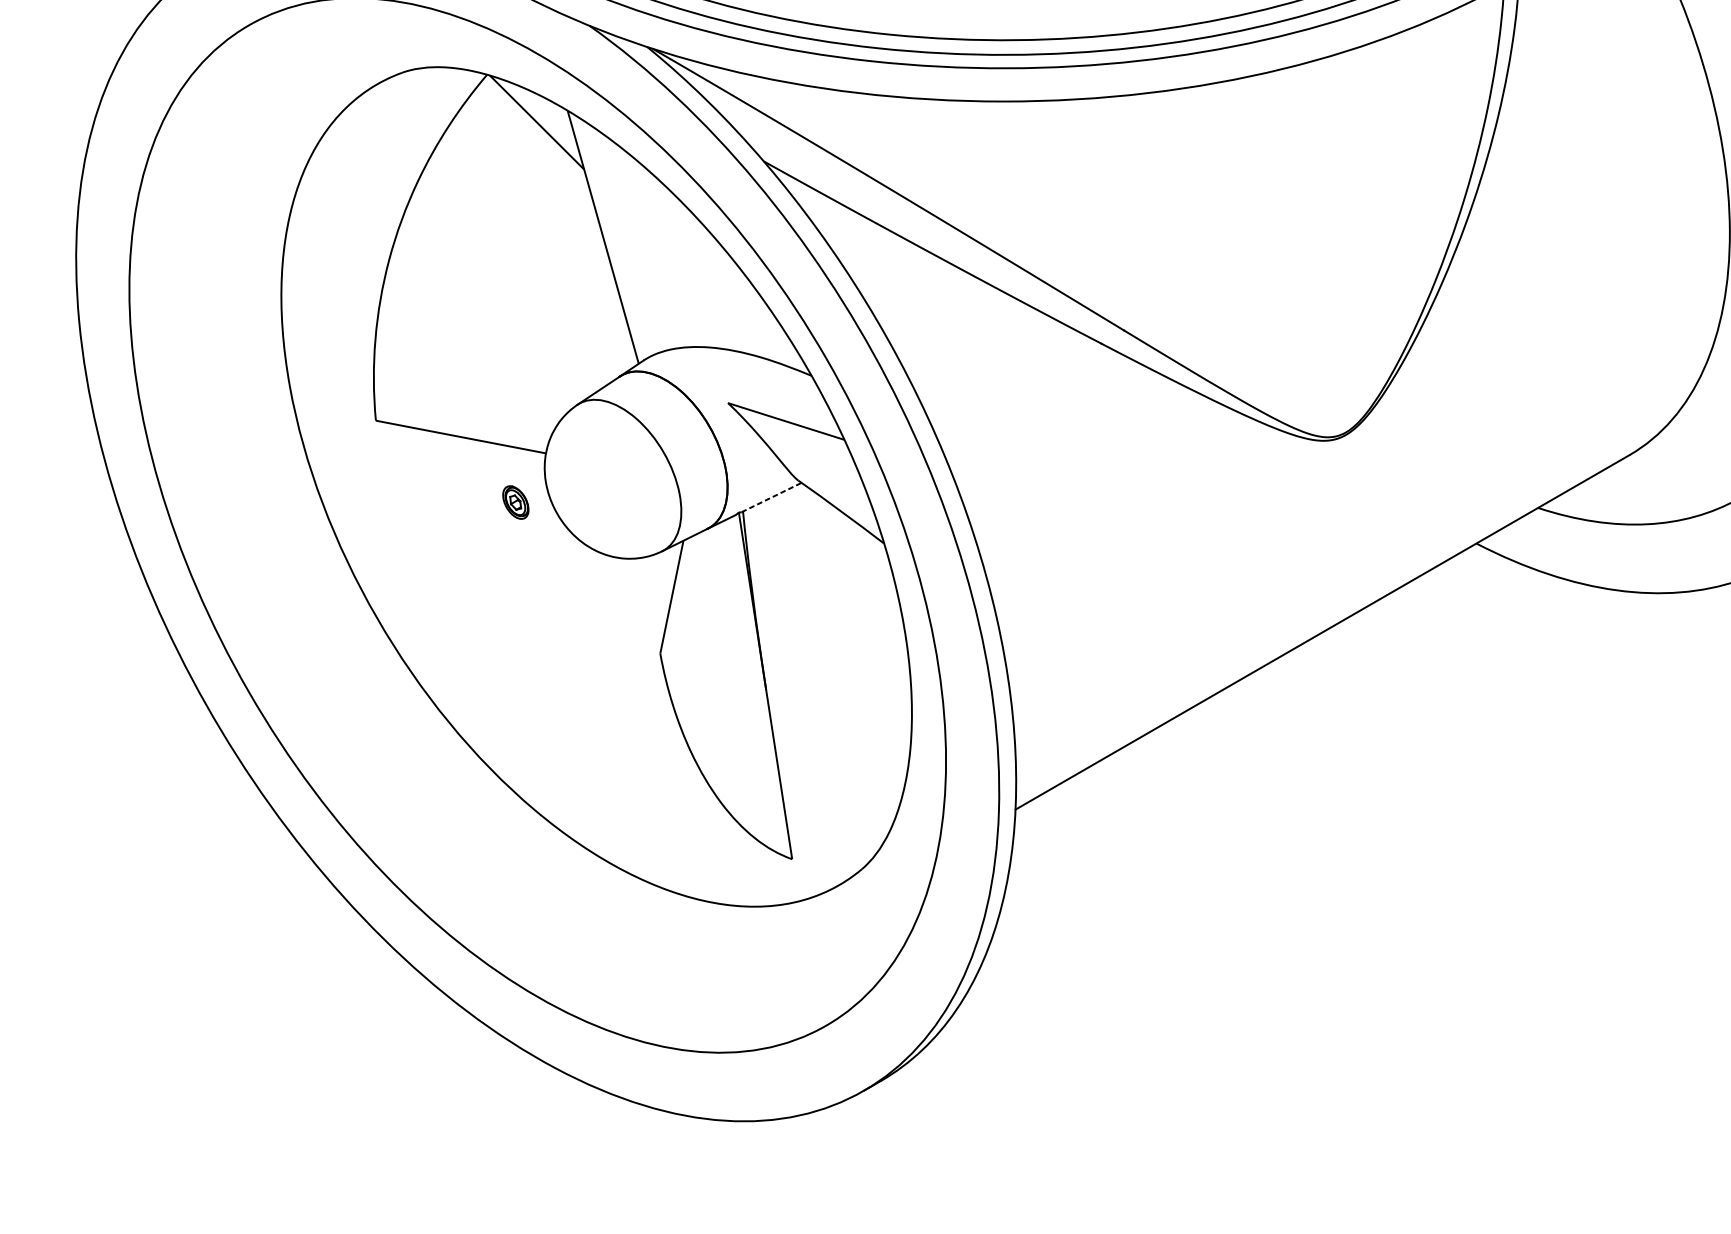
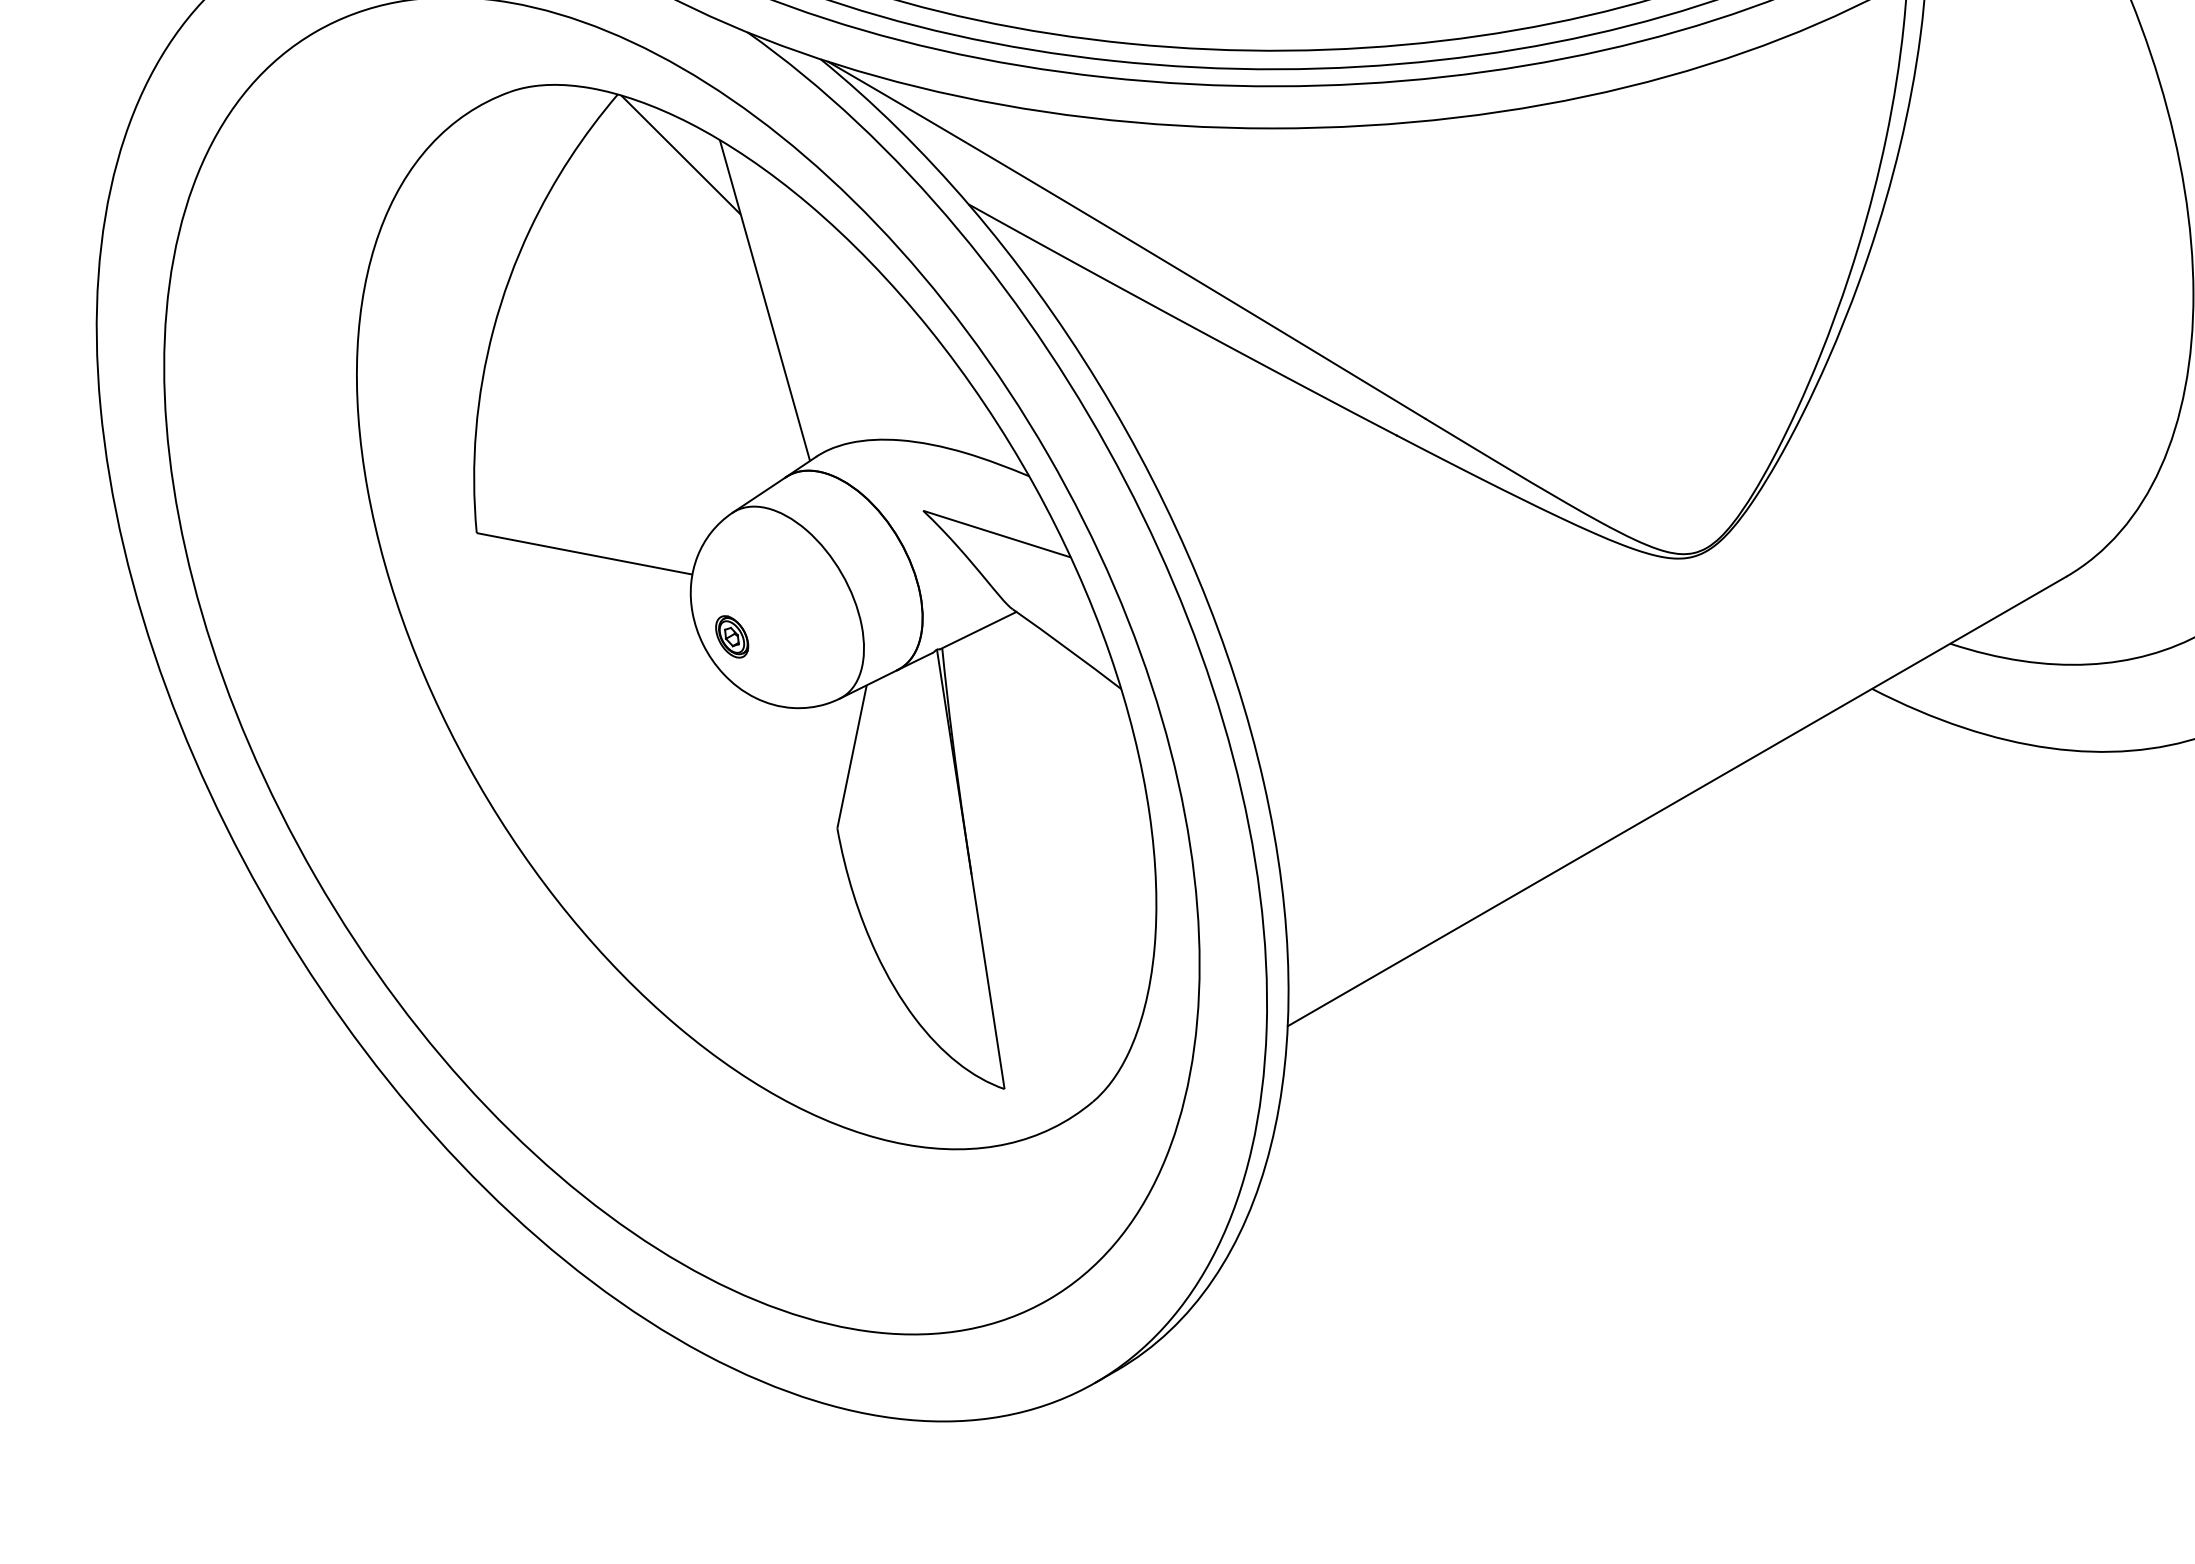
line: (771, 497) -> (978, 630), dashed -> solid
part: (516, 502) -> (732, 636), moved

